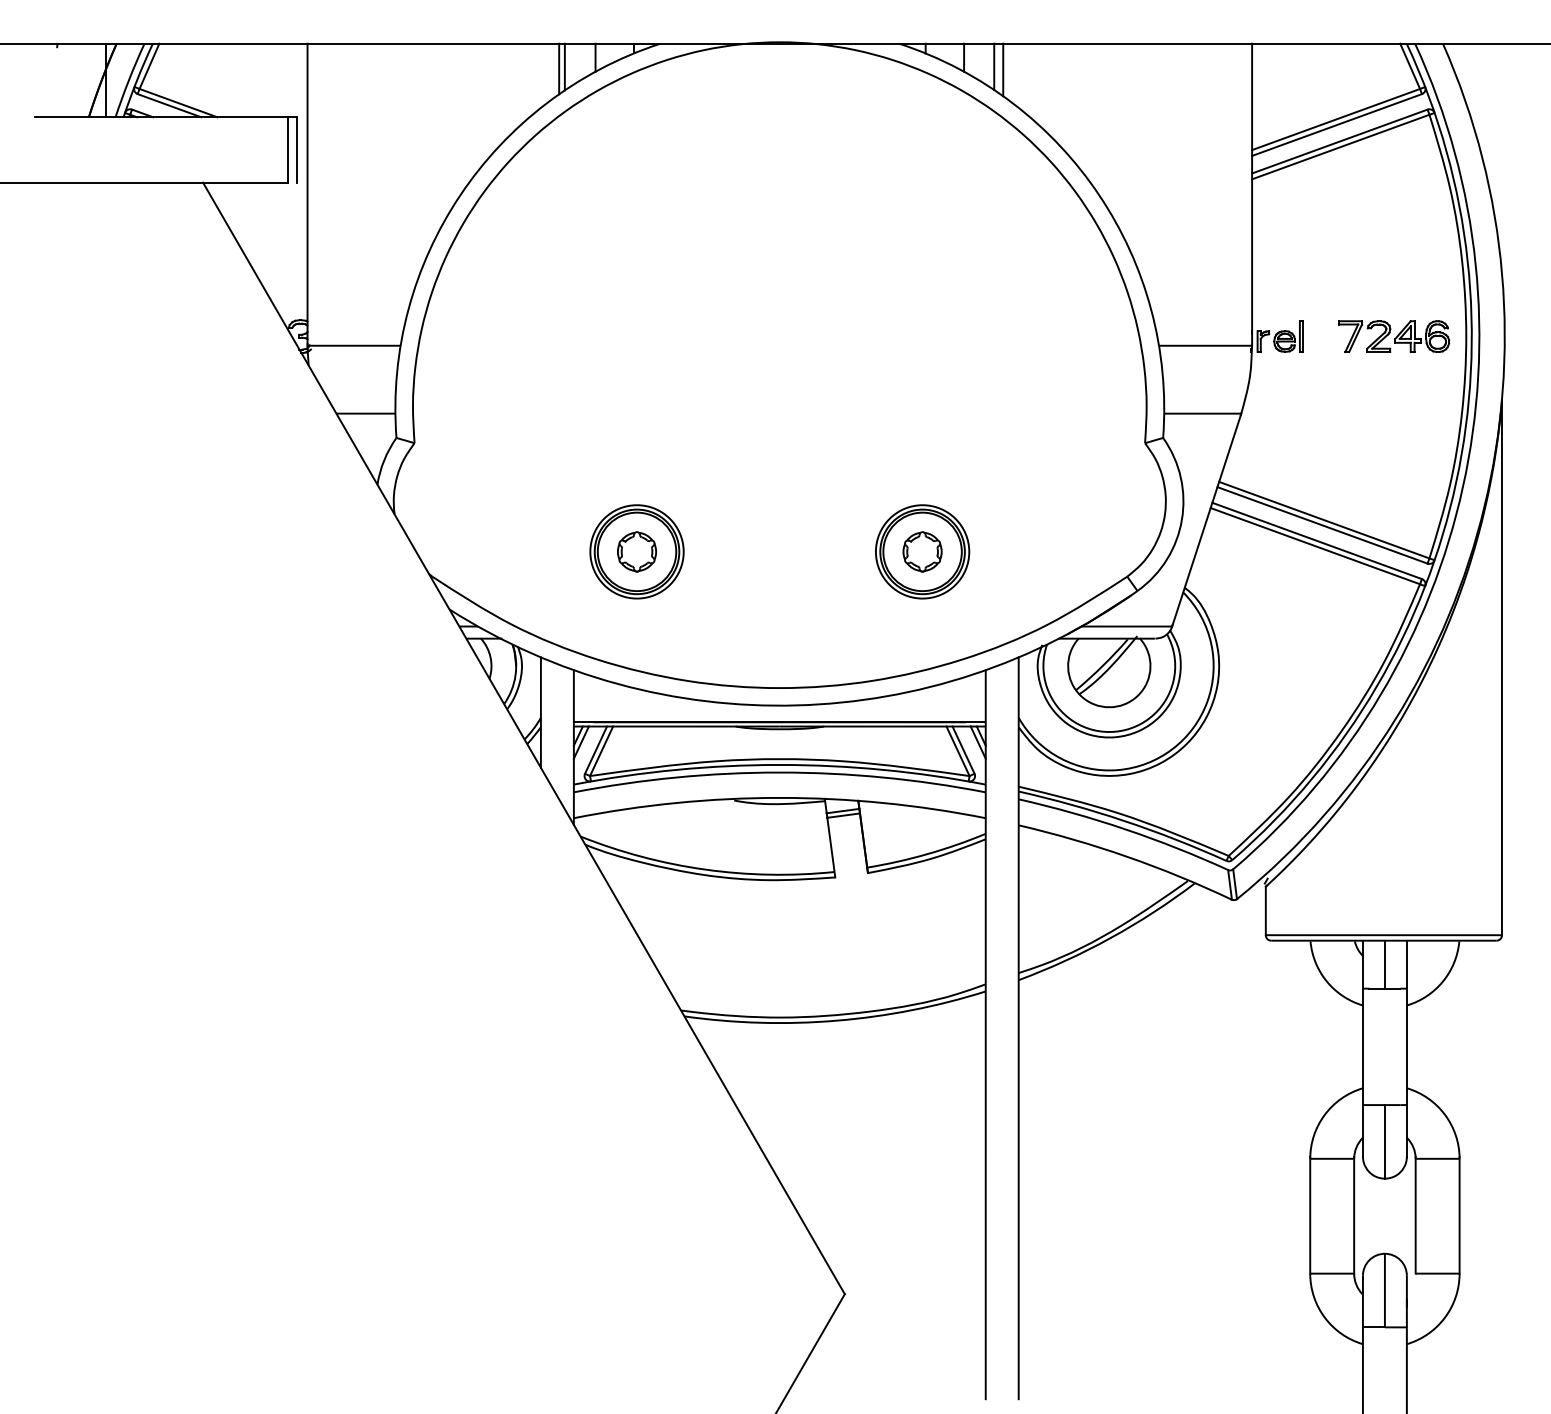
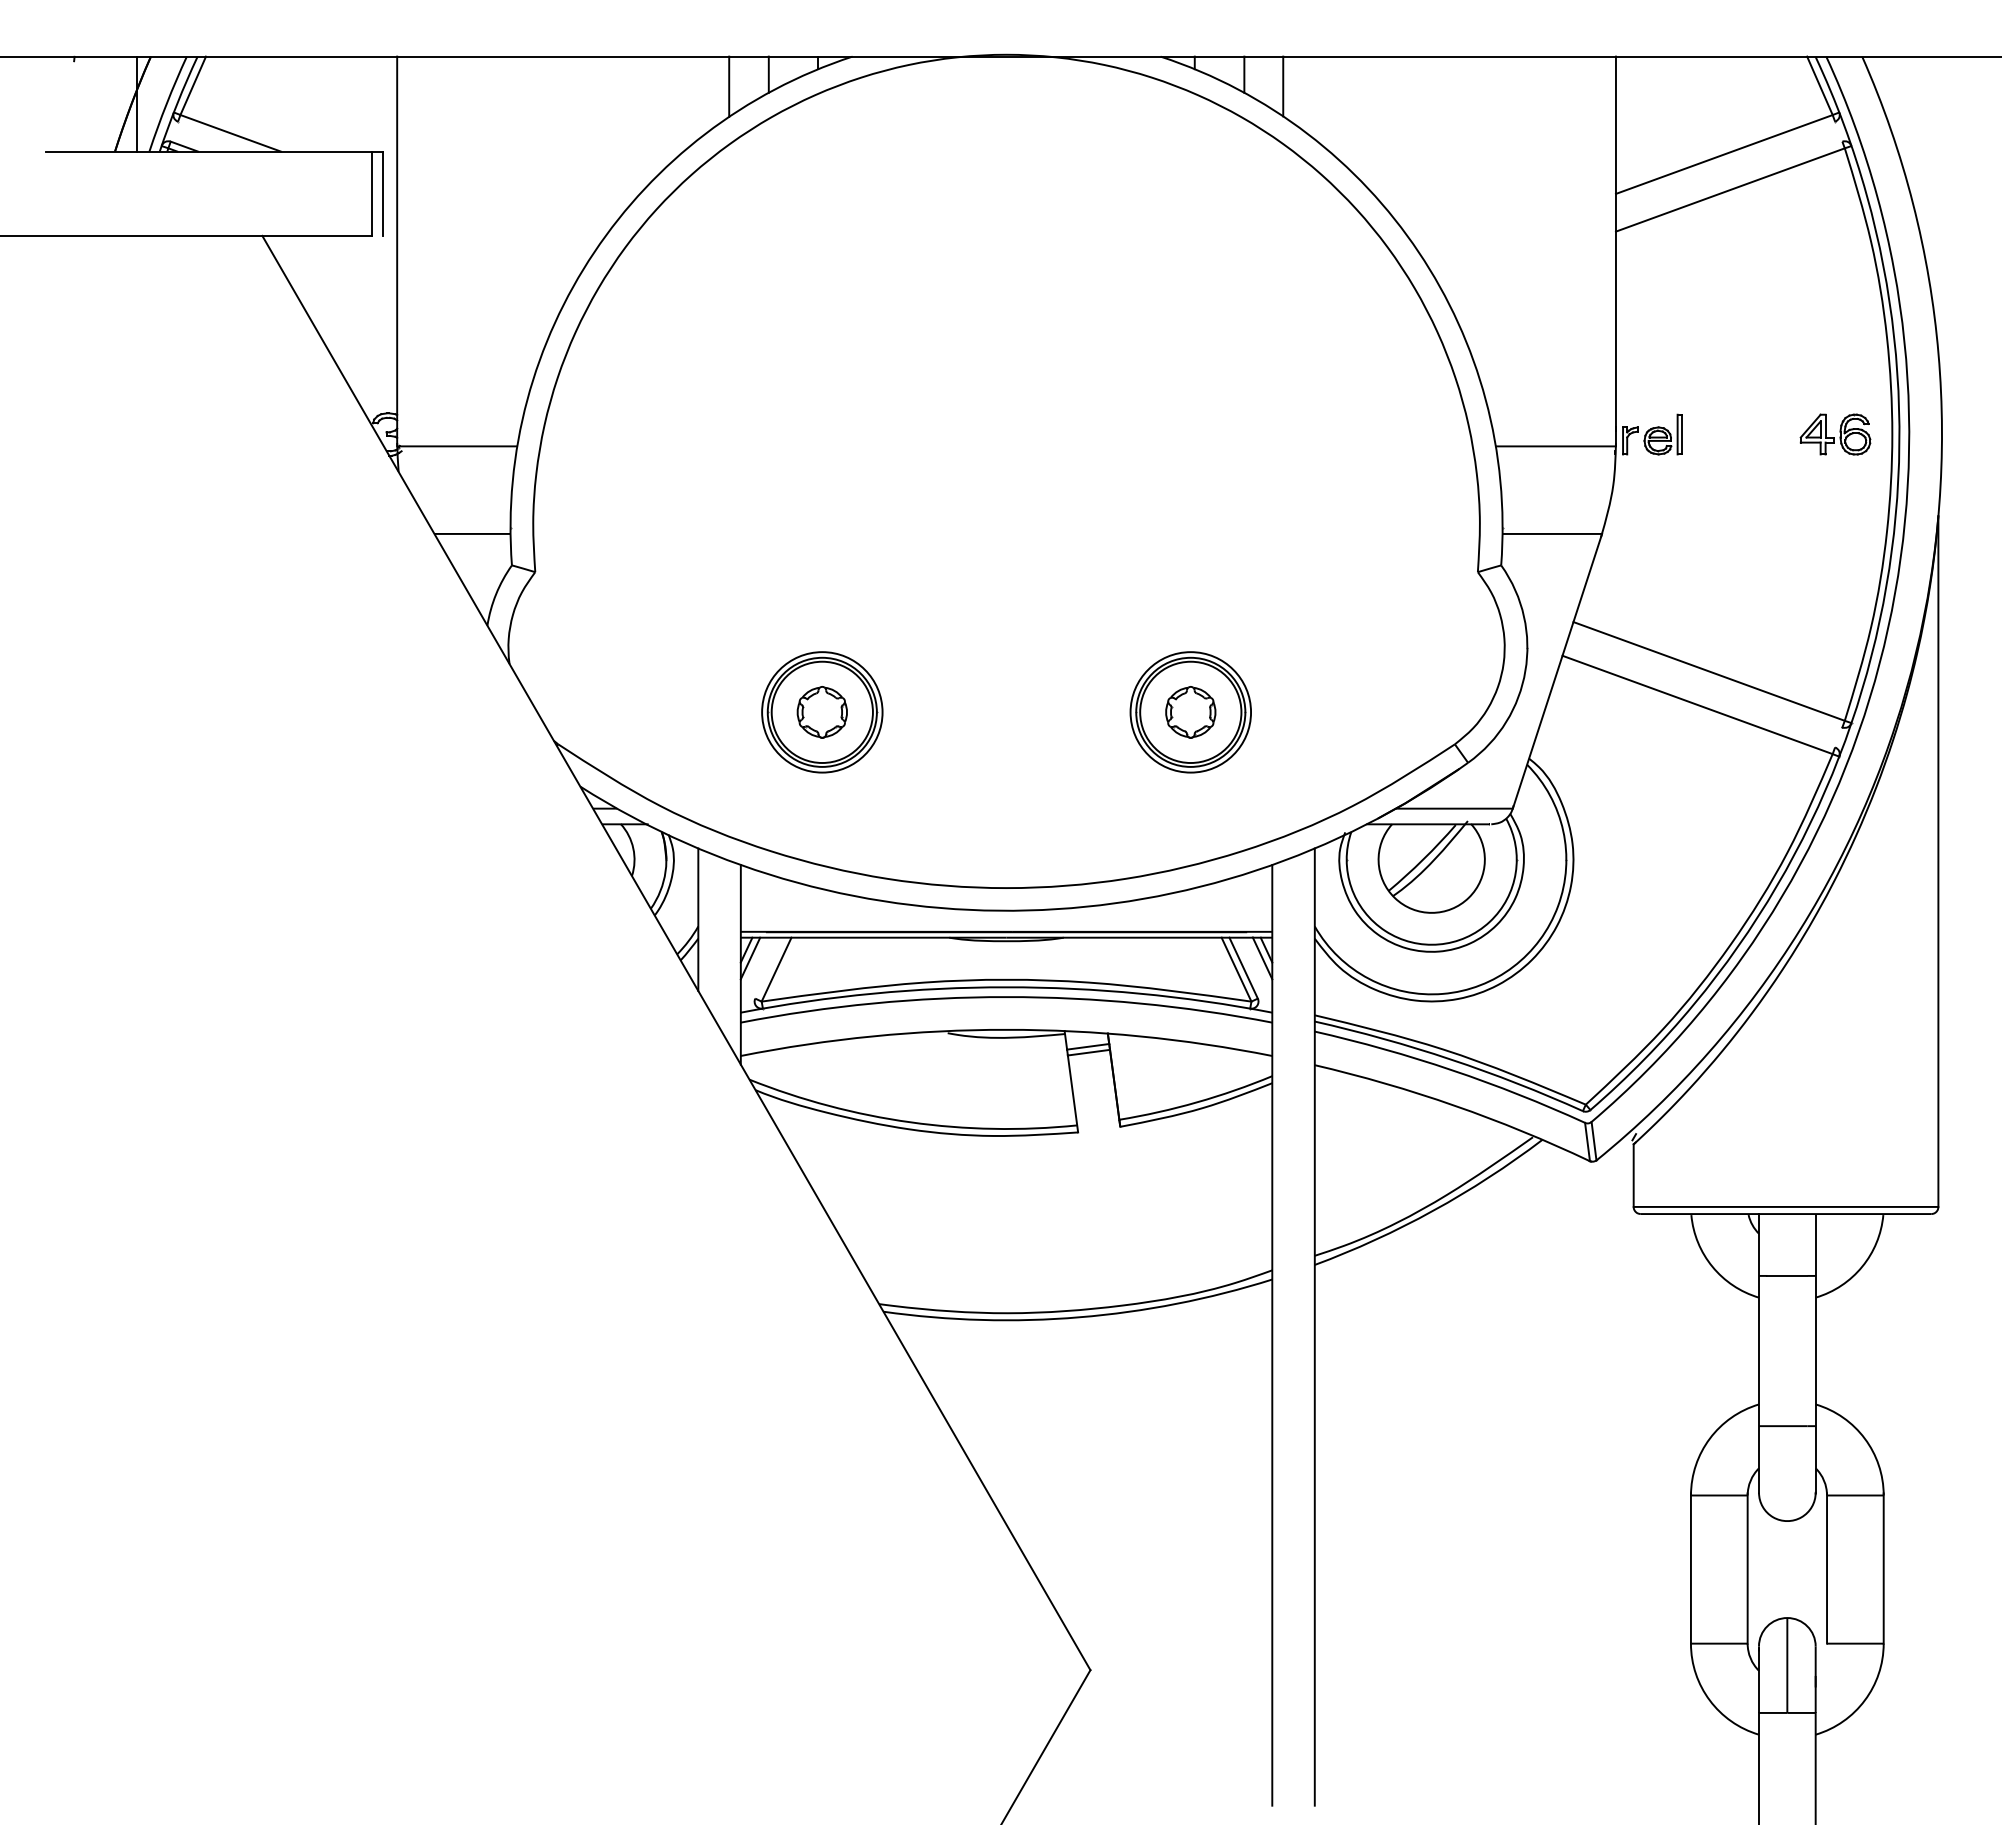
line: (558, 68) -> (721, 88), removed
line: (1002, 69) -> (1294, 90), removed
line: (169, 105) -> (219, 136), removed
line: (1336, 124) -> (1725, 161), removed
line: (1339, 141) -> (1728, 182), removed
part: (1358, 333) -> (1753, 430), removed
line: (1322, 524) -> (1706, 677), removed
line: (1316, 541) -> (1699, 698), removed
line: (596, 749) -> (769, 967), removed
line: (1385, 964) -> (1787, 1244), removed
line: (1385, 1141) -> (1787, 1473), removed

